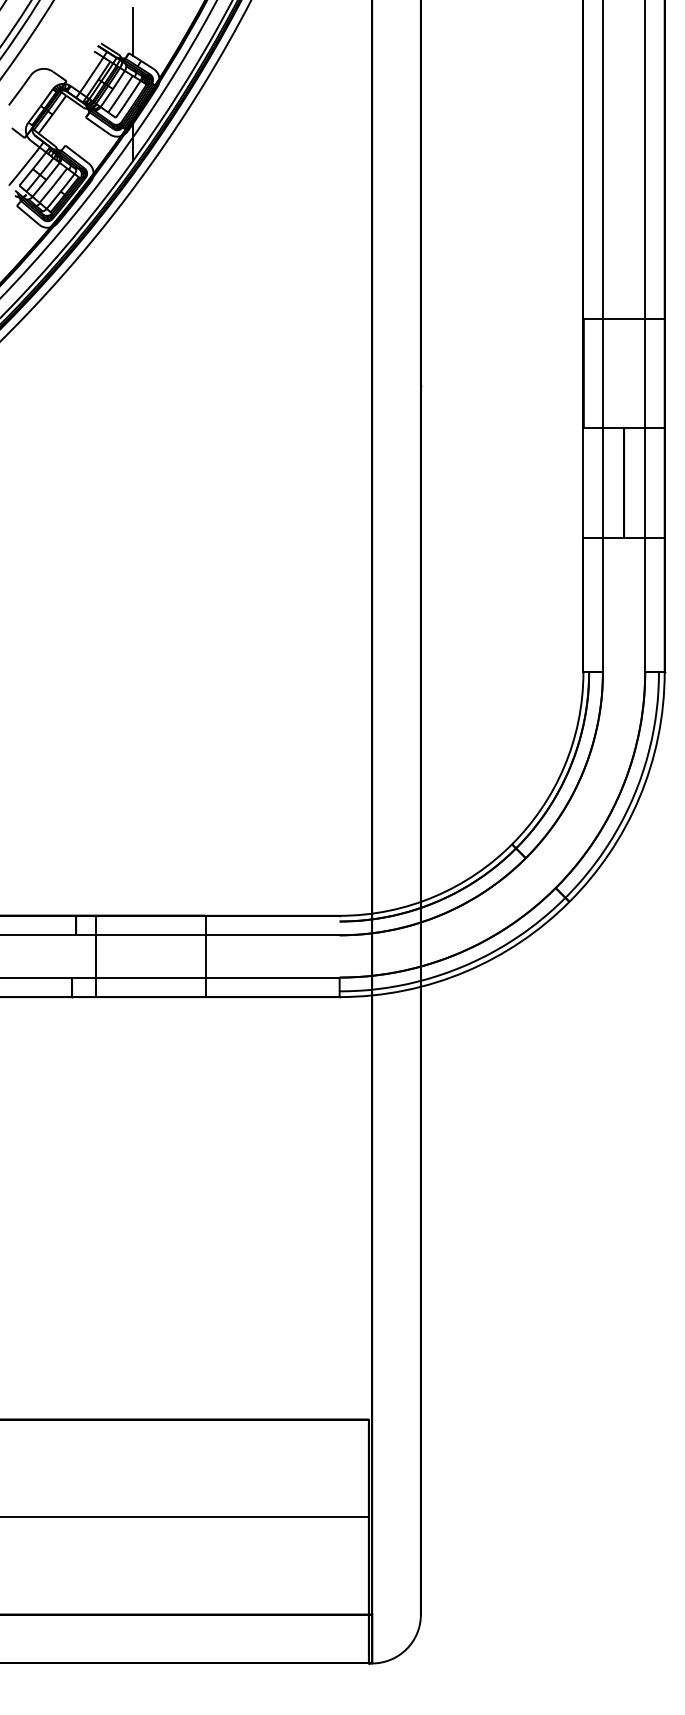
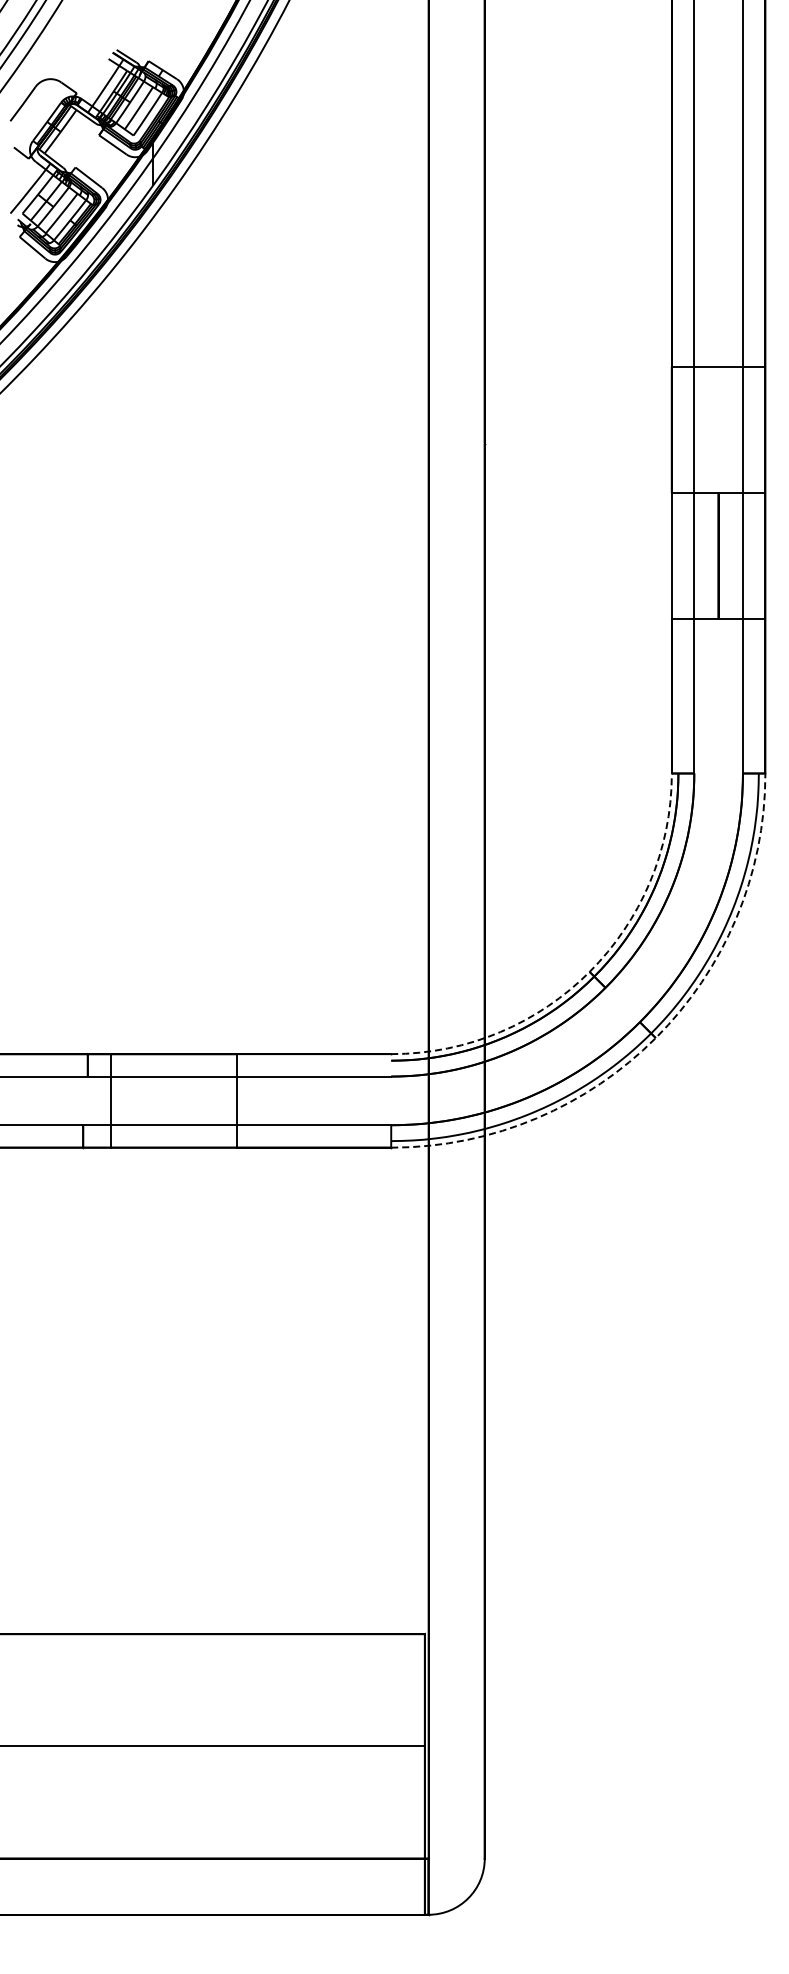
line: (133, 31) -> (153, 36), removed
arc: (511, 844) -> (589, 971), solid -> dashed
arc: (569, 902) -> (655, 1038), solid -> dashed

